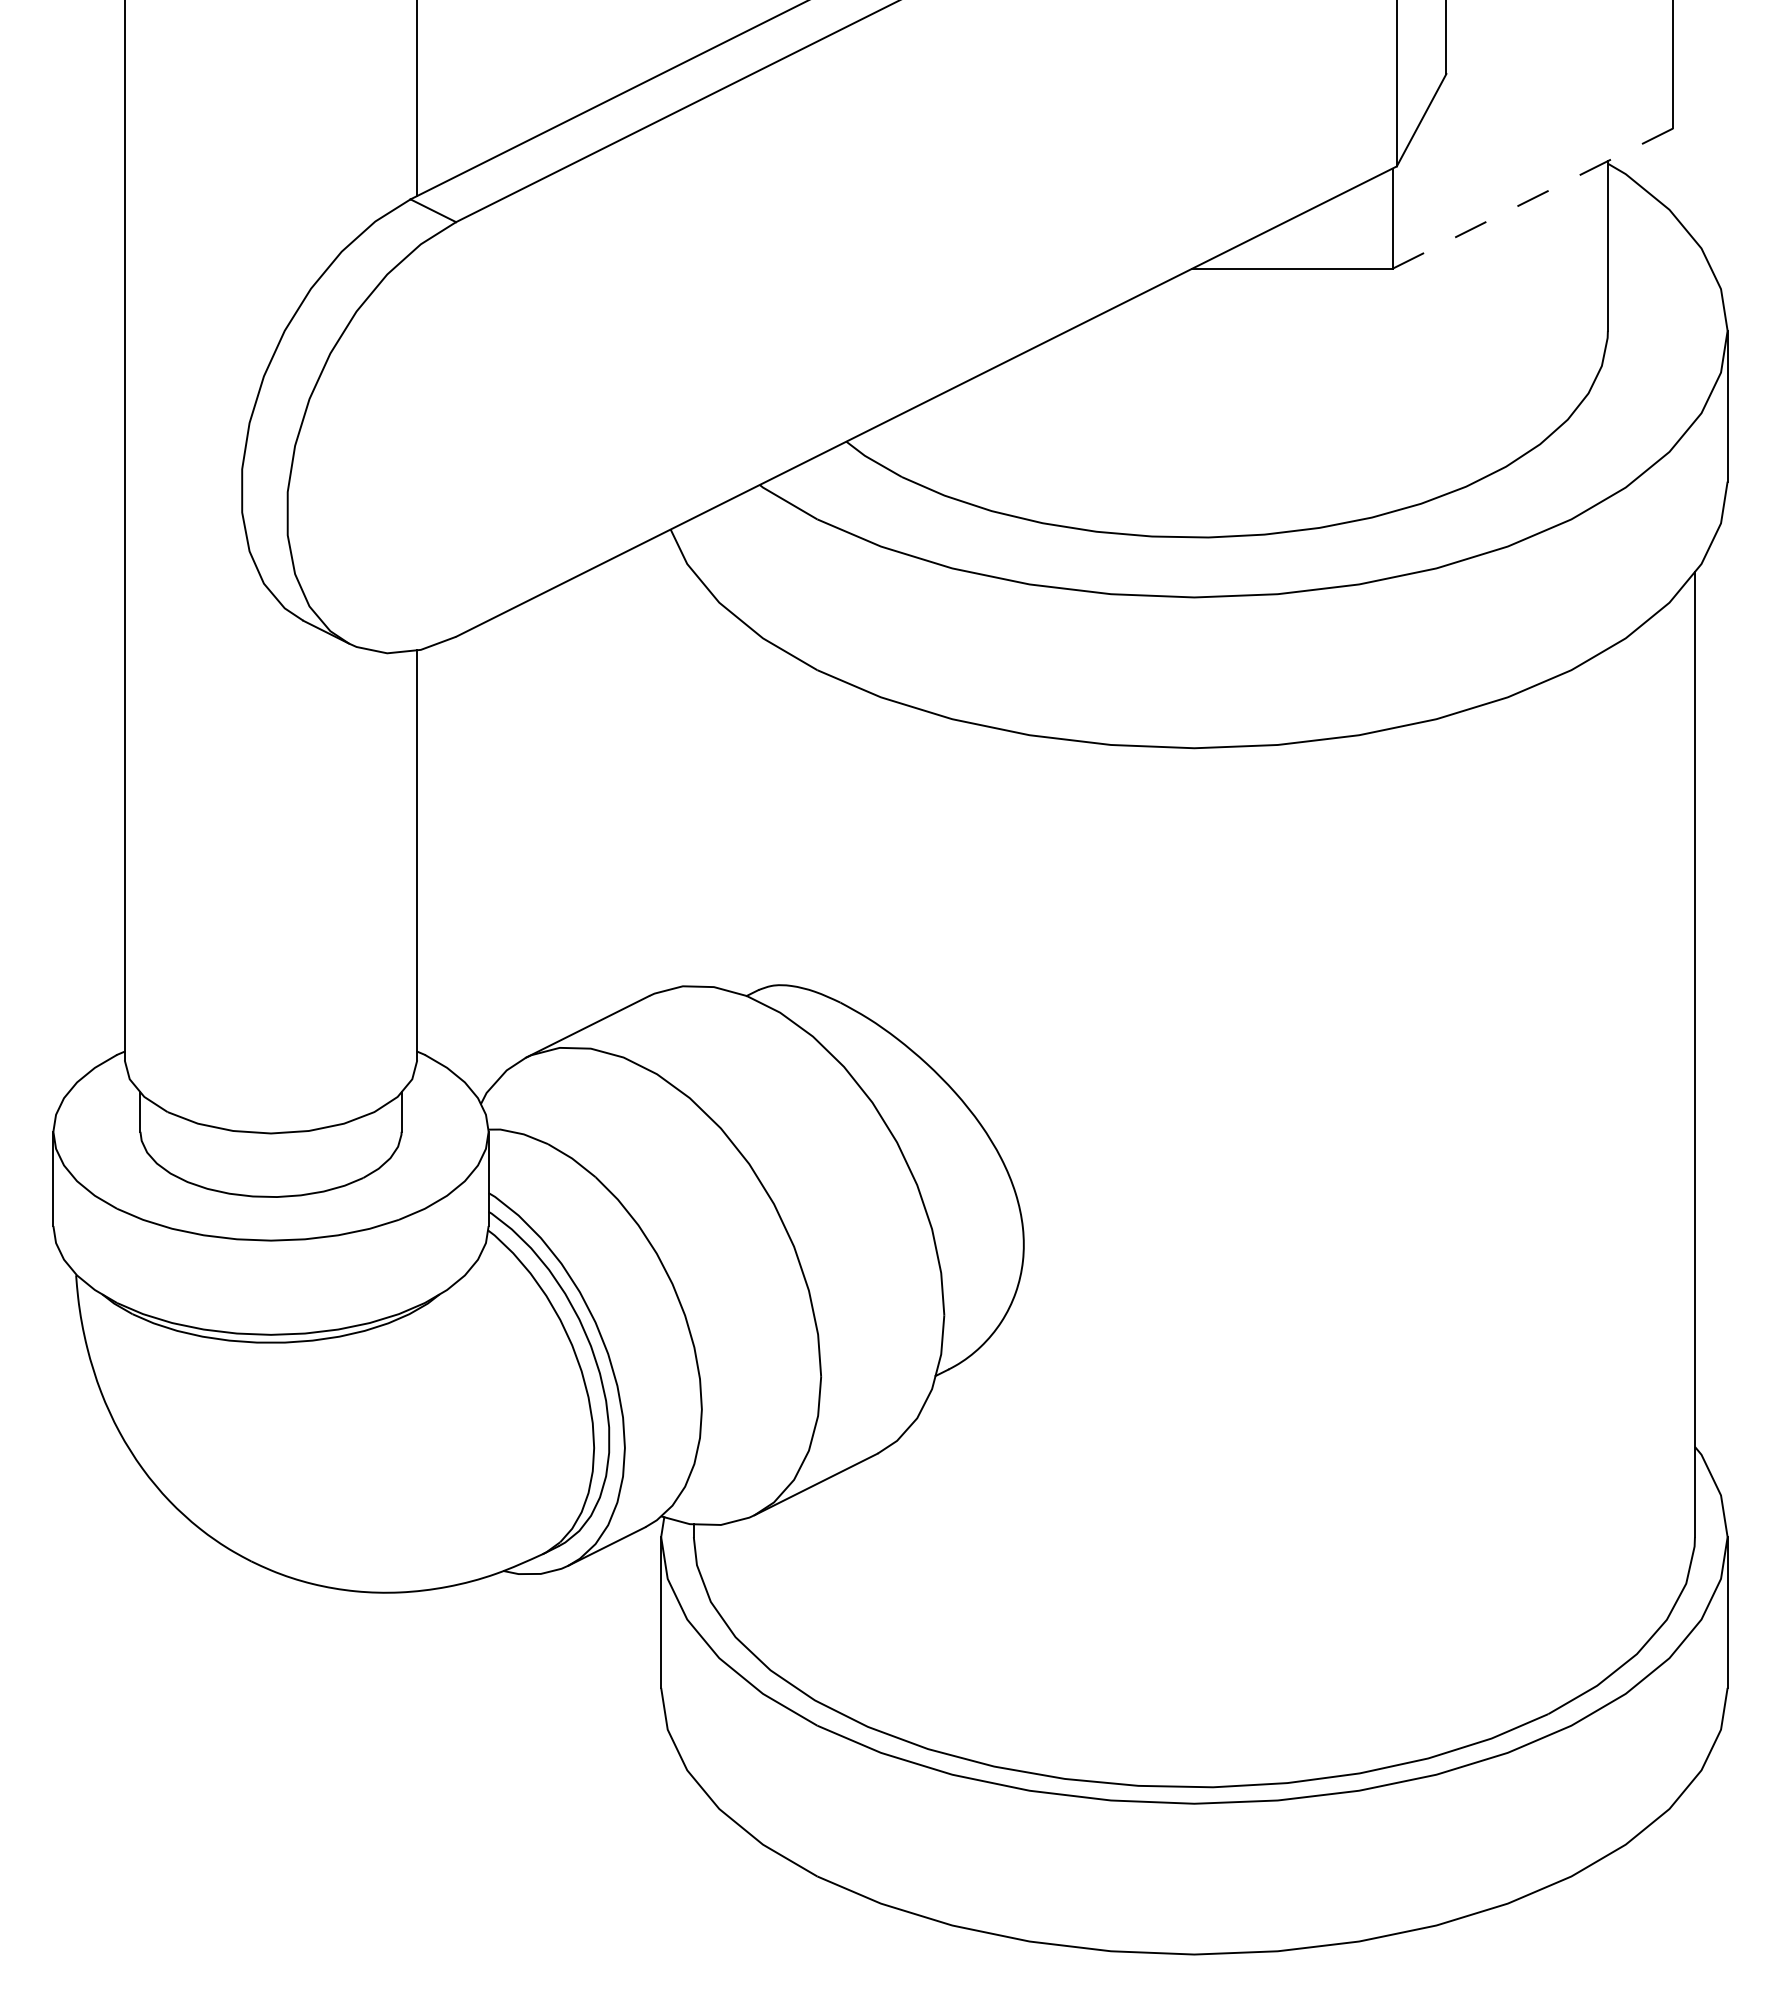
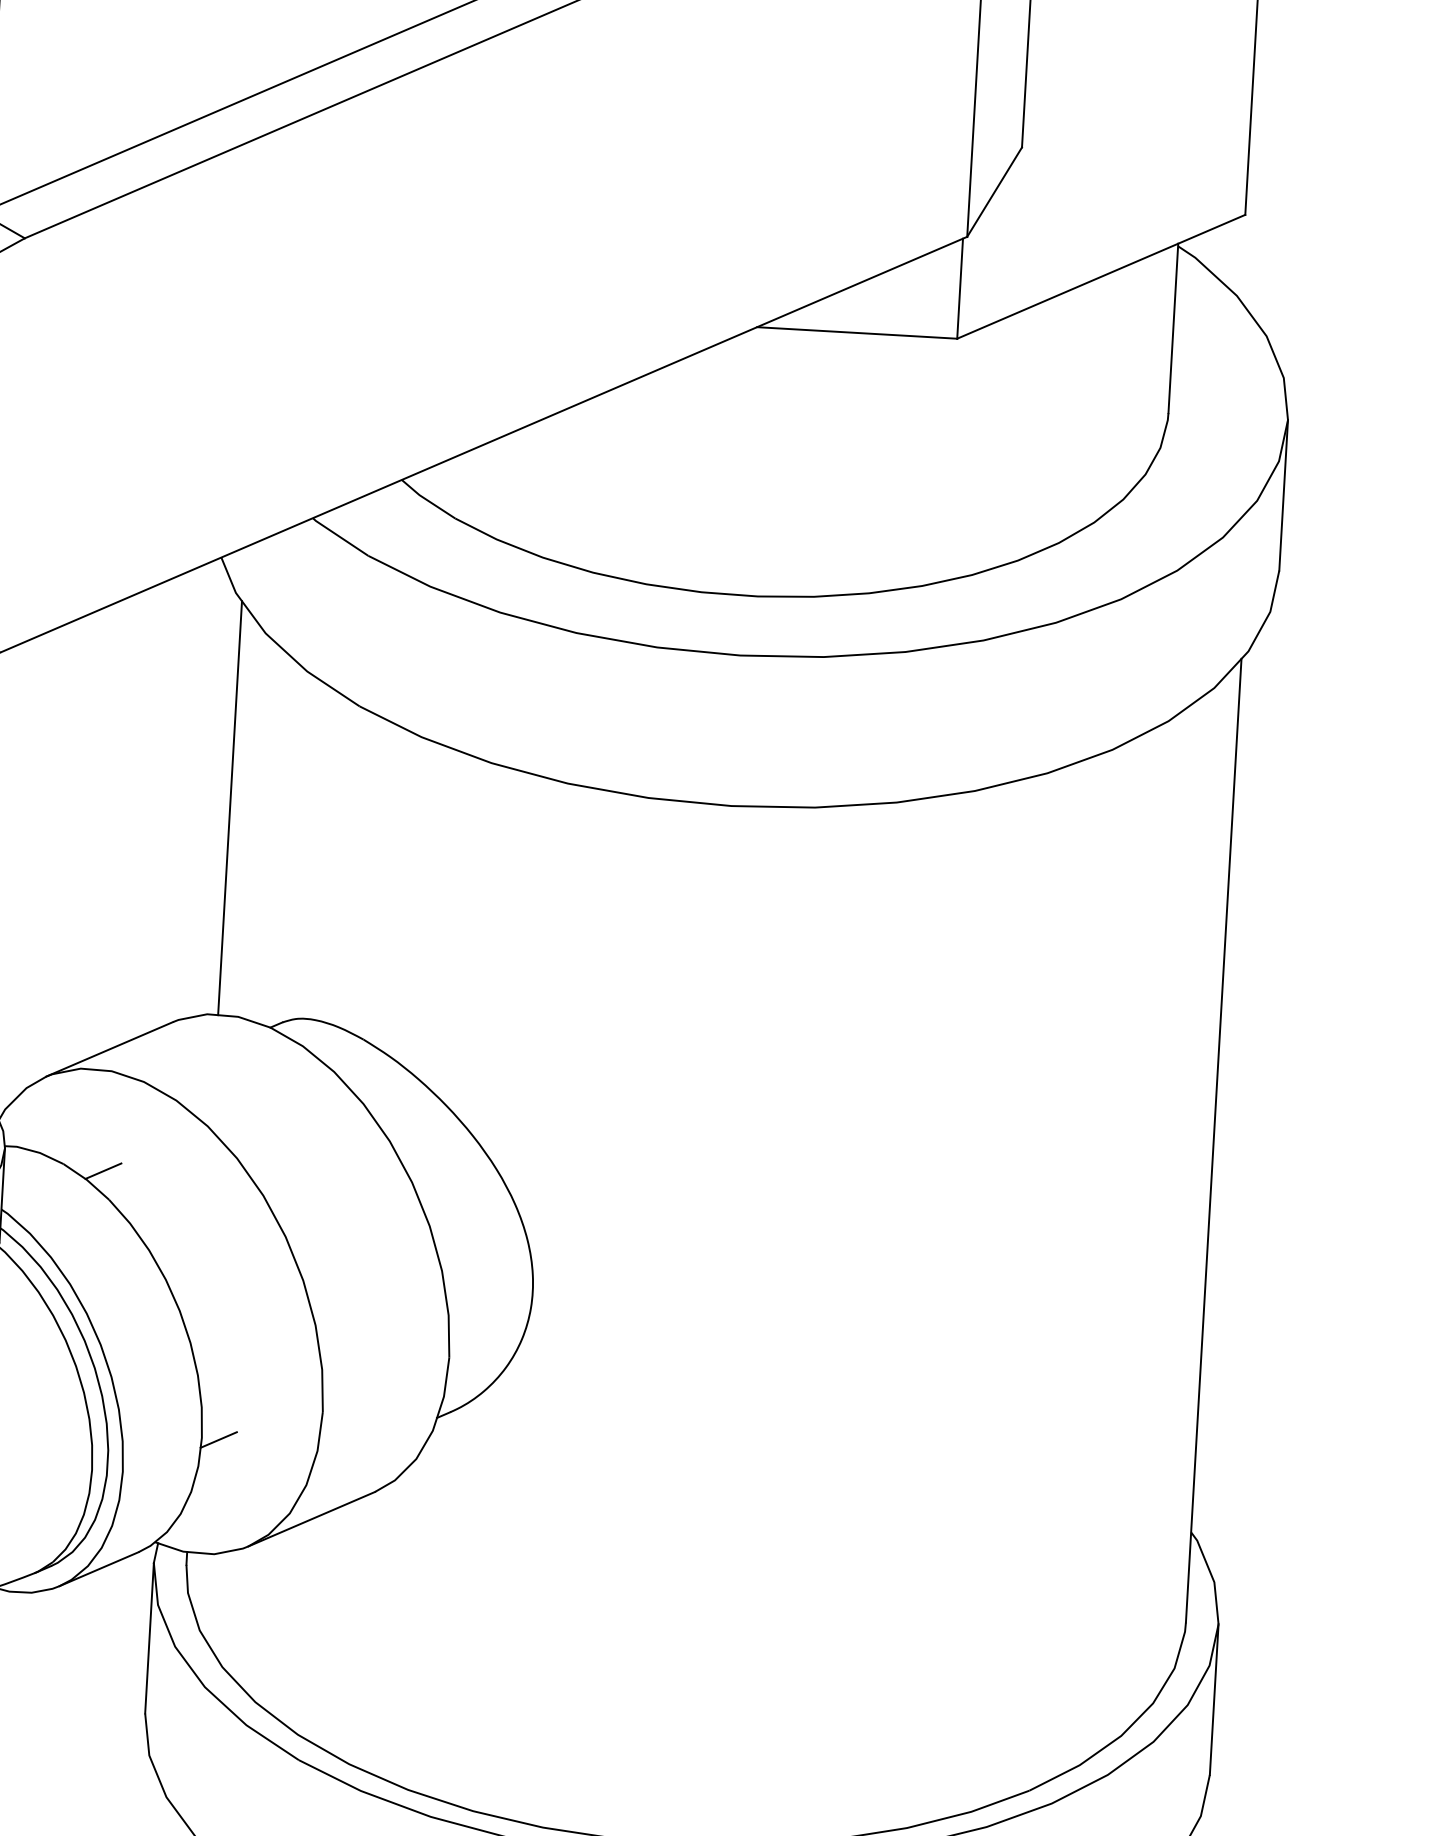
line: (1532, 198) -> (1100, 276), dashed -> solid
line: (693, 778) -> (229, 807), added
line: (587, 1148) -> (102, 1170), added
line: (718, 1410) -> (218, 1439), added

